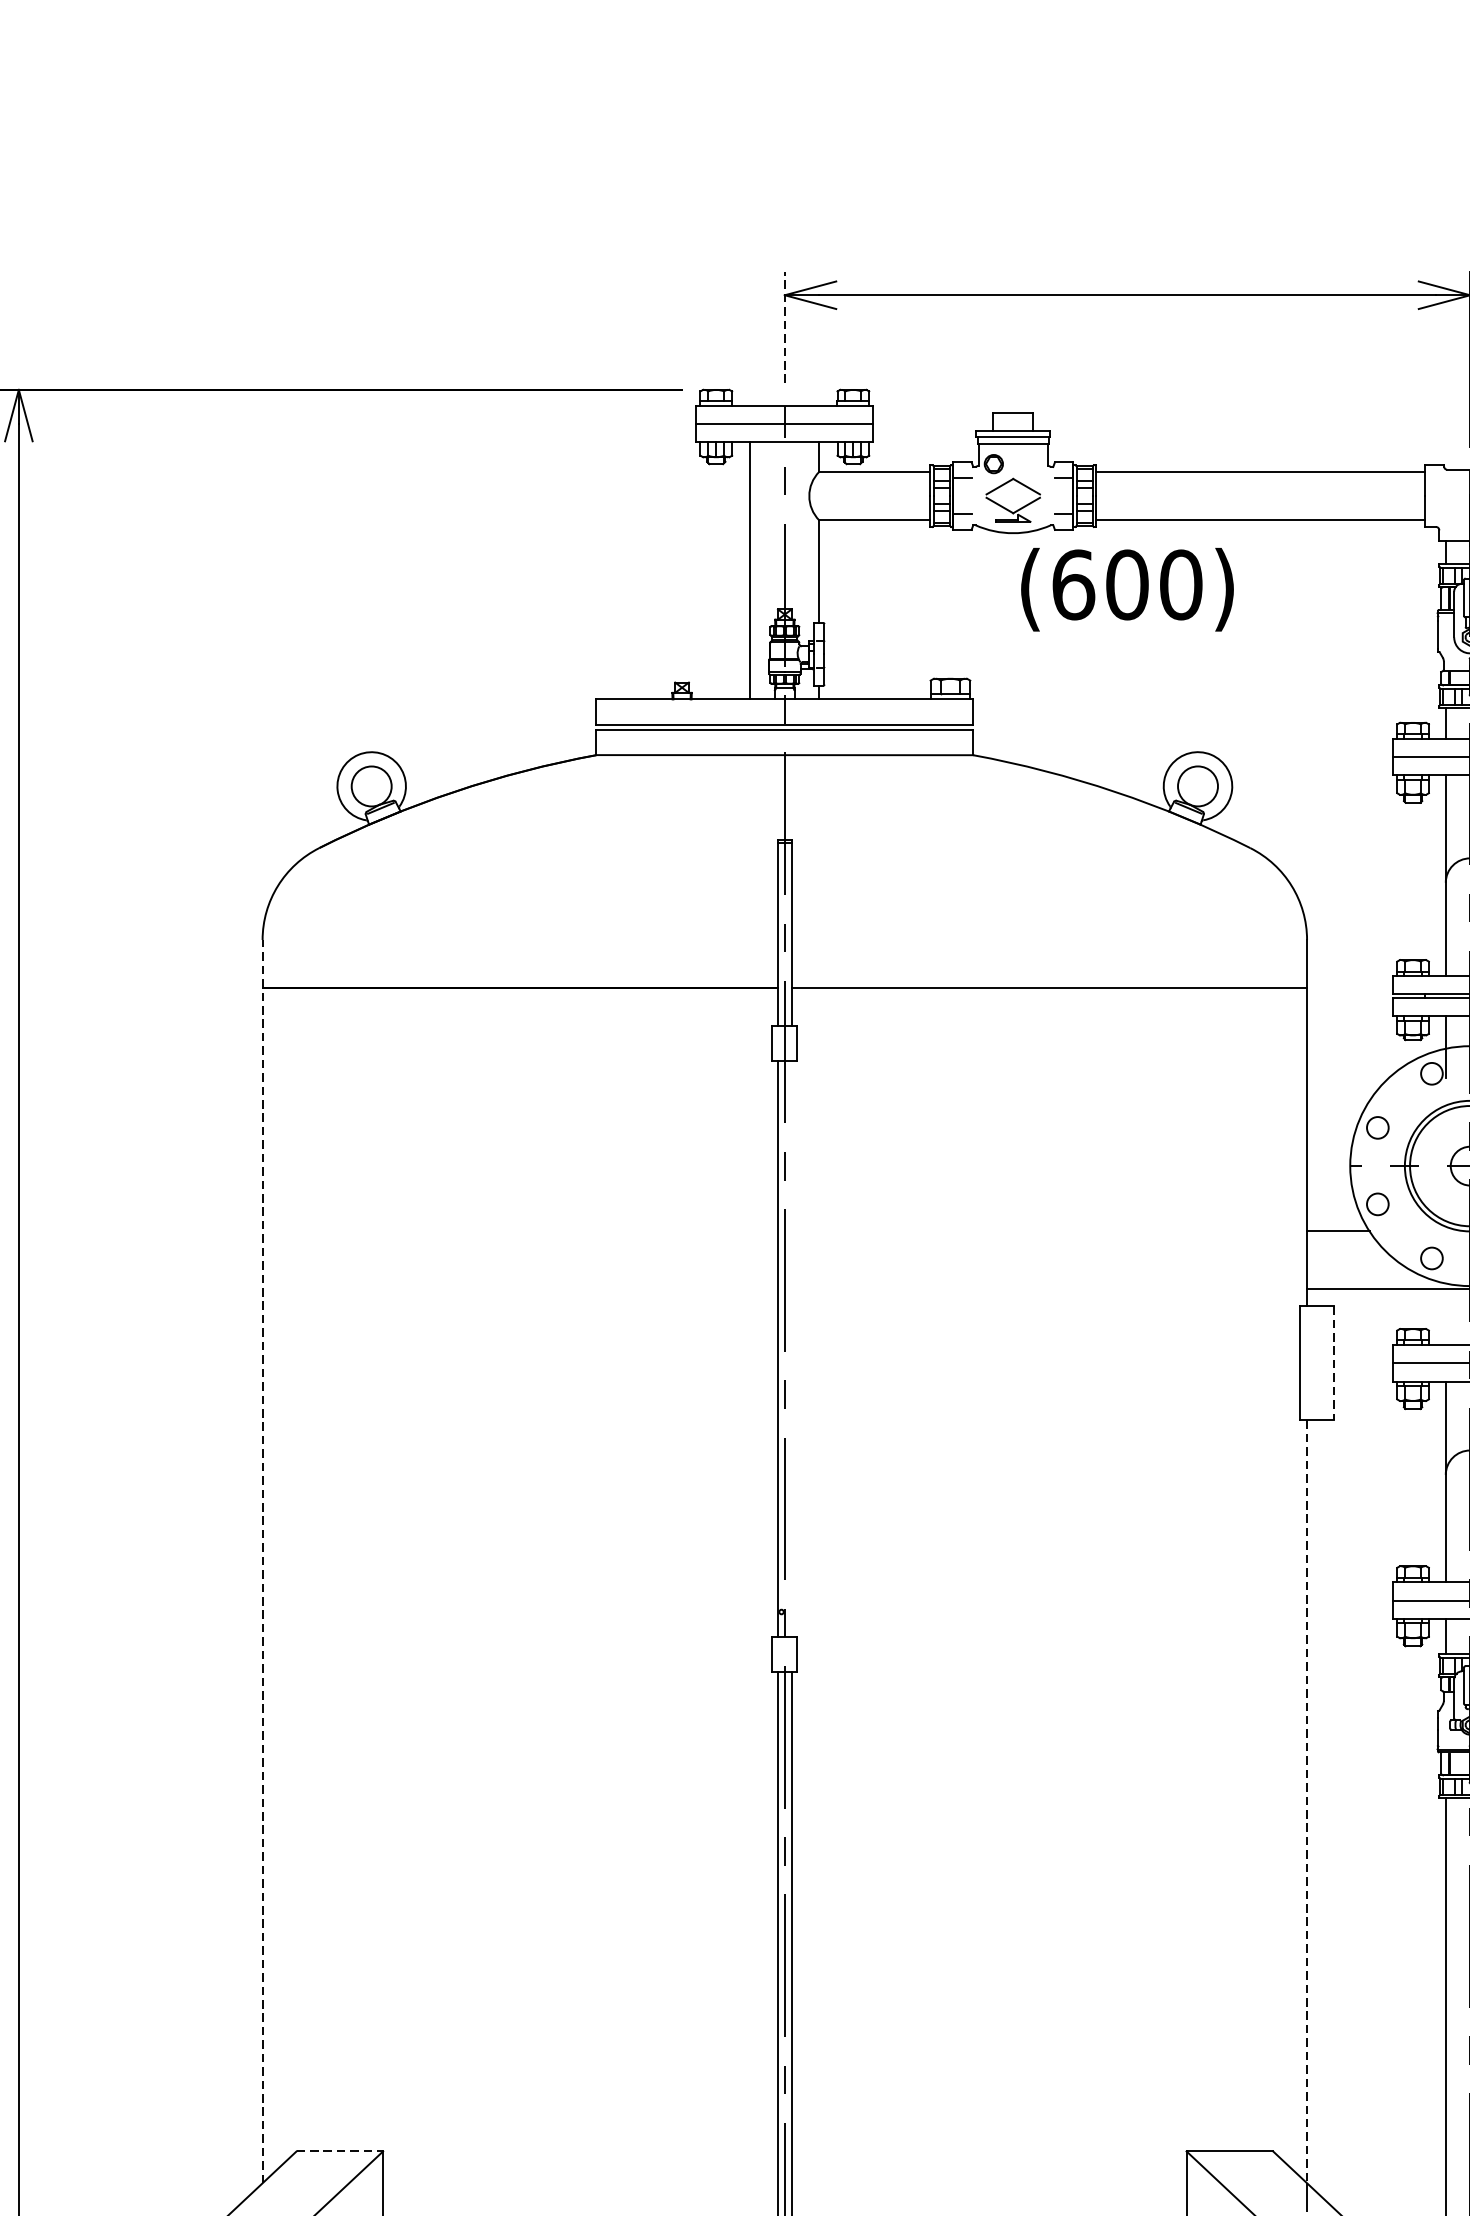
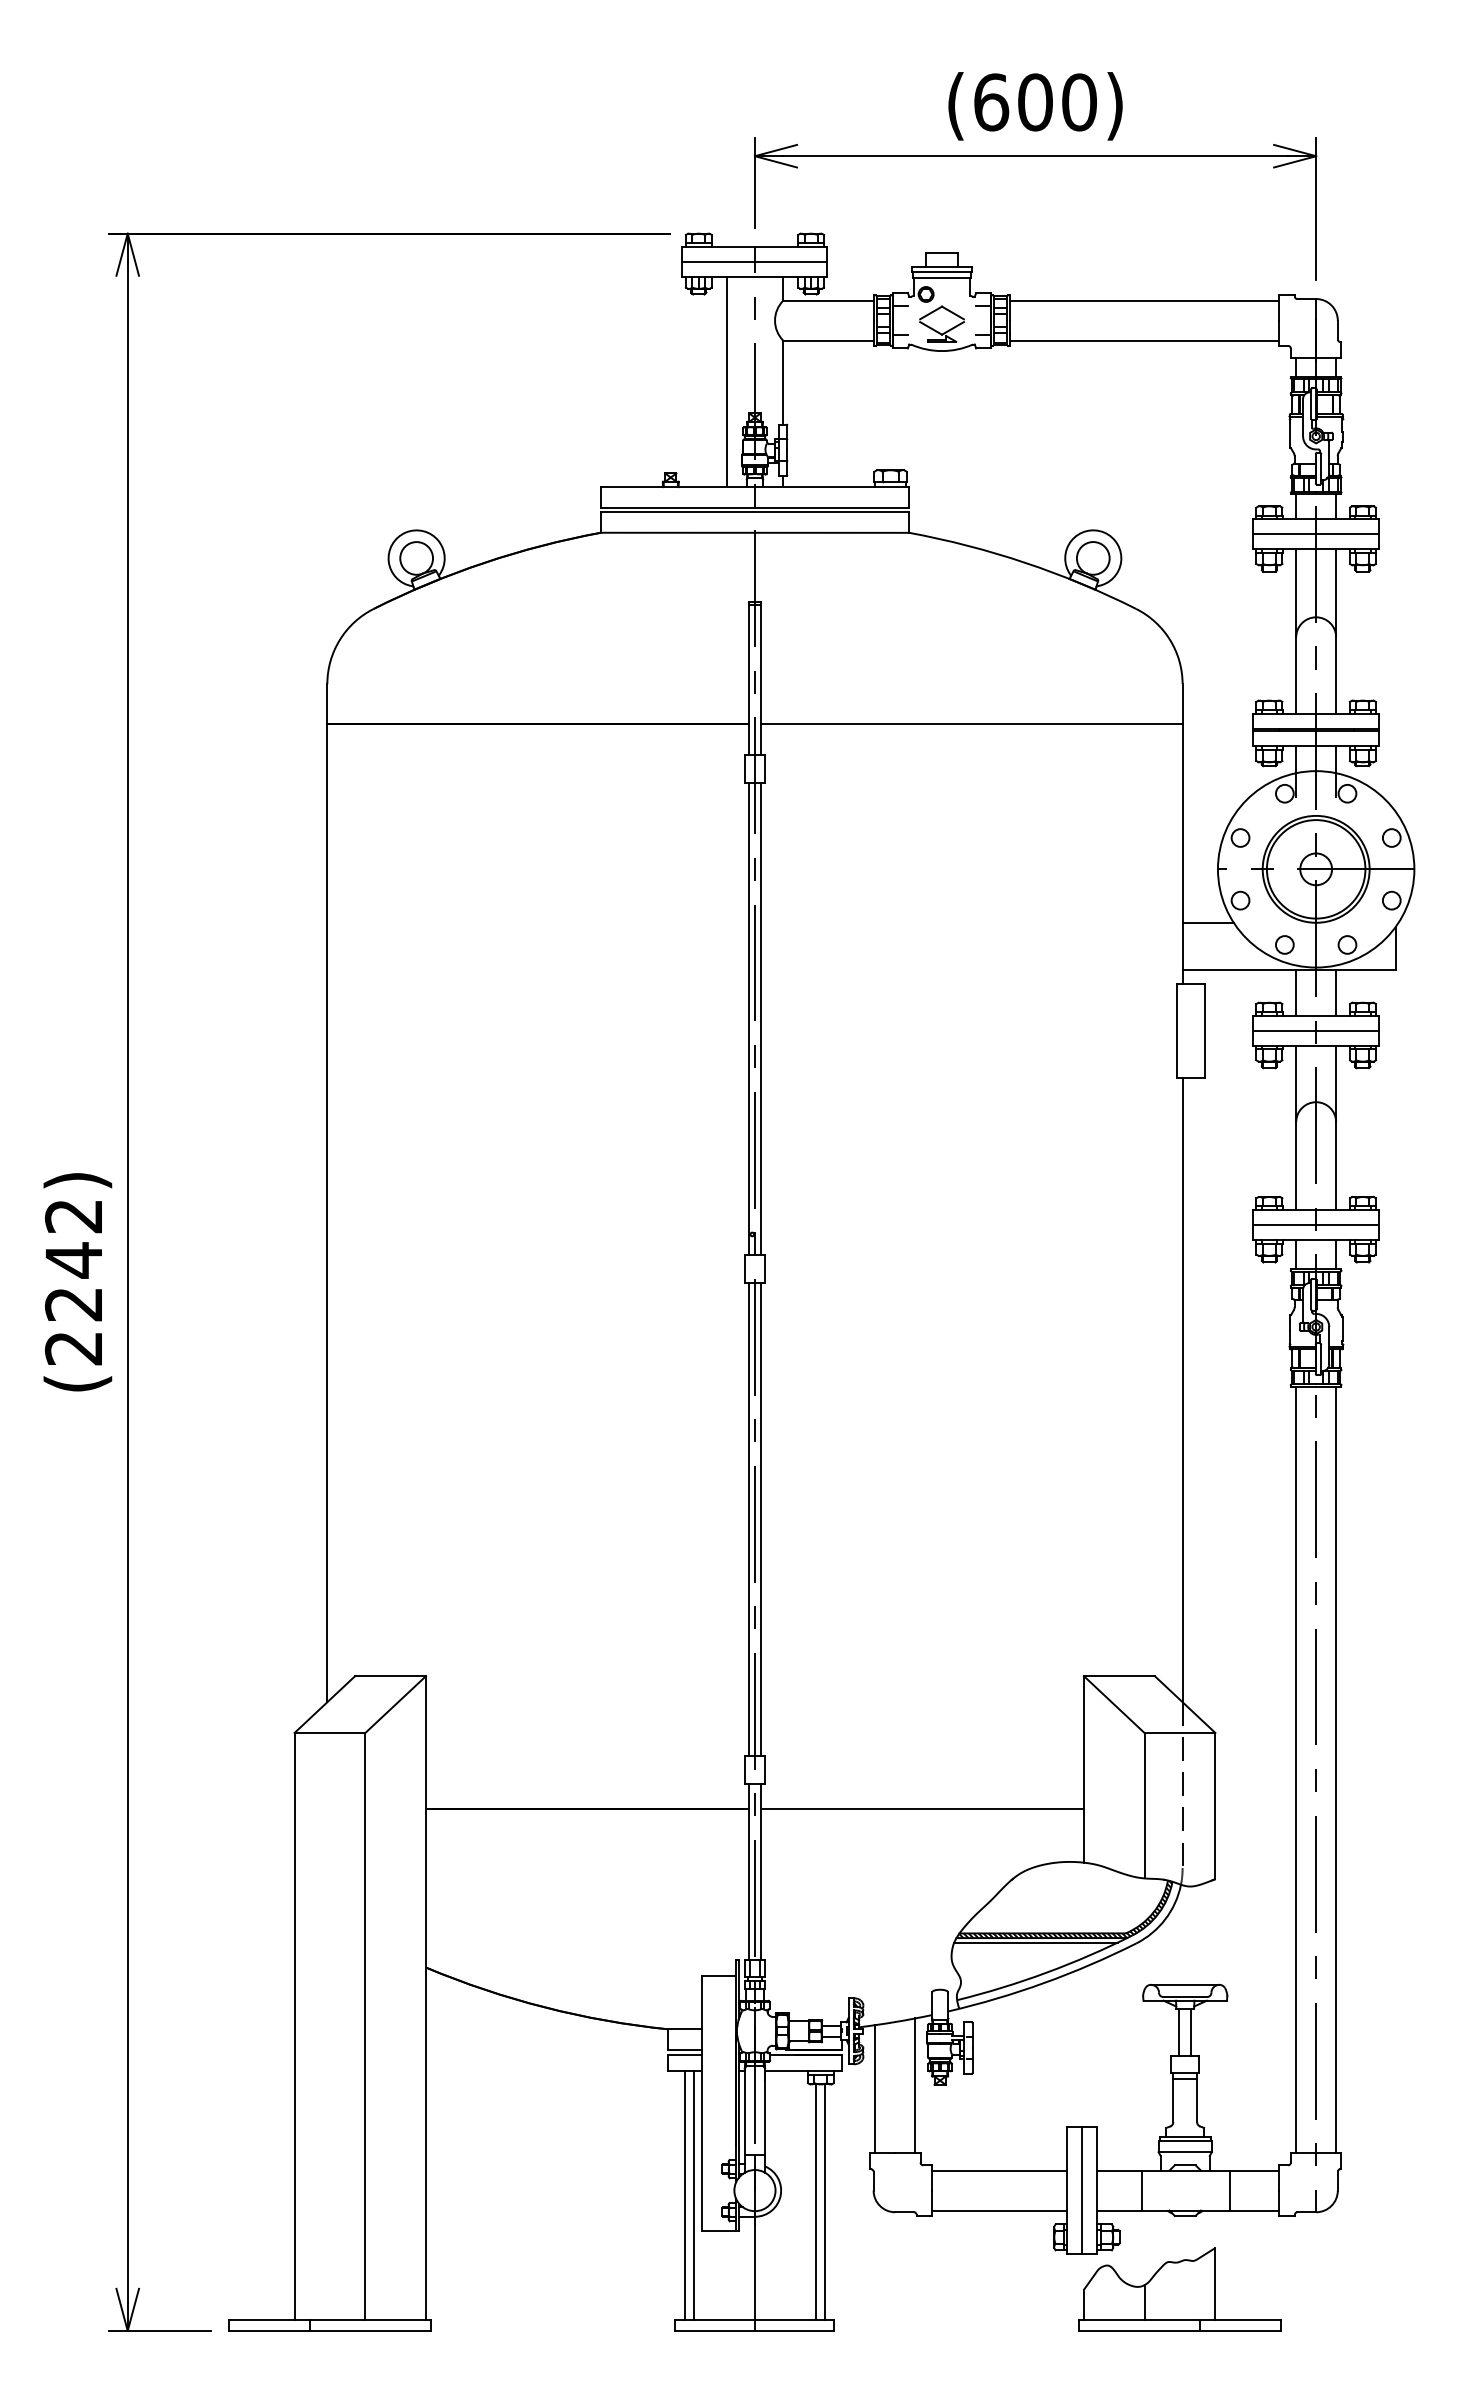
line: (784, 327) -> (754, 182), dashed -> solid
text: (1127, 589) -> (1035, 106), moved
line: (1446, 1316) -> (1296, 992), added
line: (791, 1348) -> (760, 1018), added
line: (1333, 1362) -> (1204, 1030), dashed -> solid
line: (262, 1560) -> (327, 1192), dashed -> solid
line: (1306, 1802) -> (1182, 1390), dashed -> solid
line: (340, 2151) -> (391, 1676), dashed -> solid

